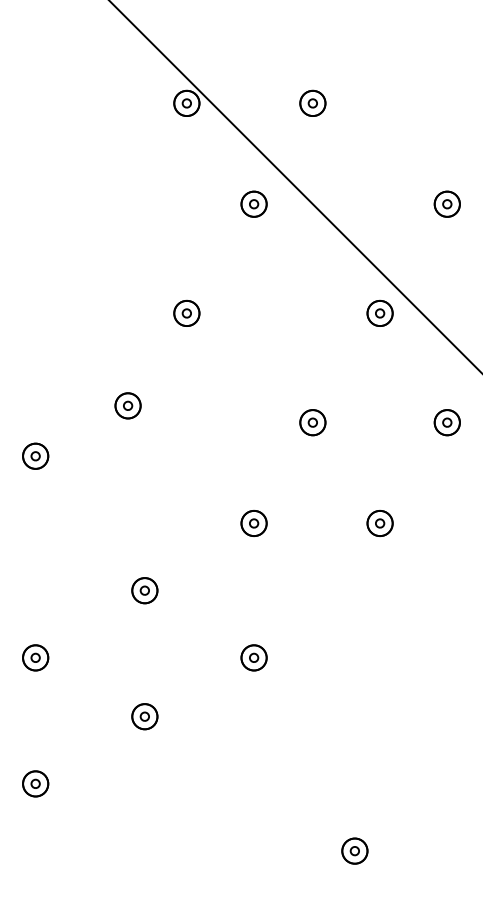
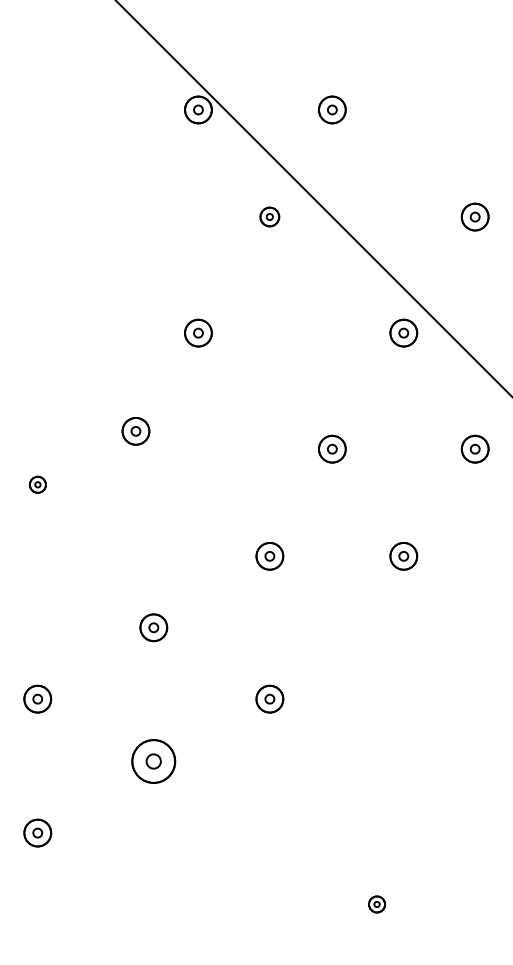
part: (253, 203) -> (269, 216), size x0.7
part: (35, 455) -> (37, 484), size x0.6
part: (144, 716) -> (153, 761), size x1.6
part: (354, 850) -> (376, 903), size x0.6

